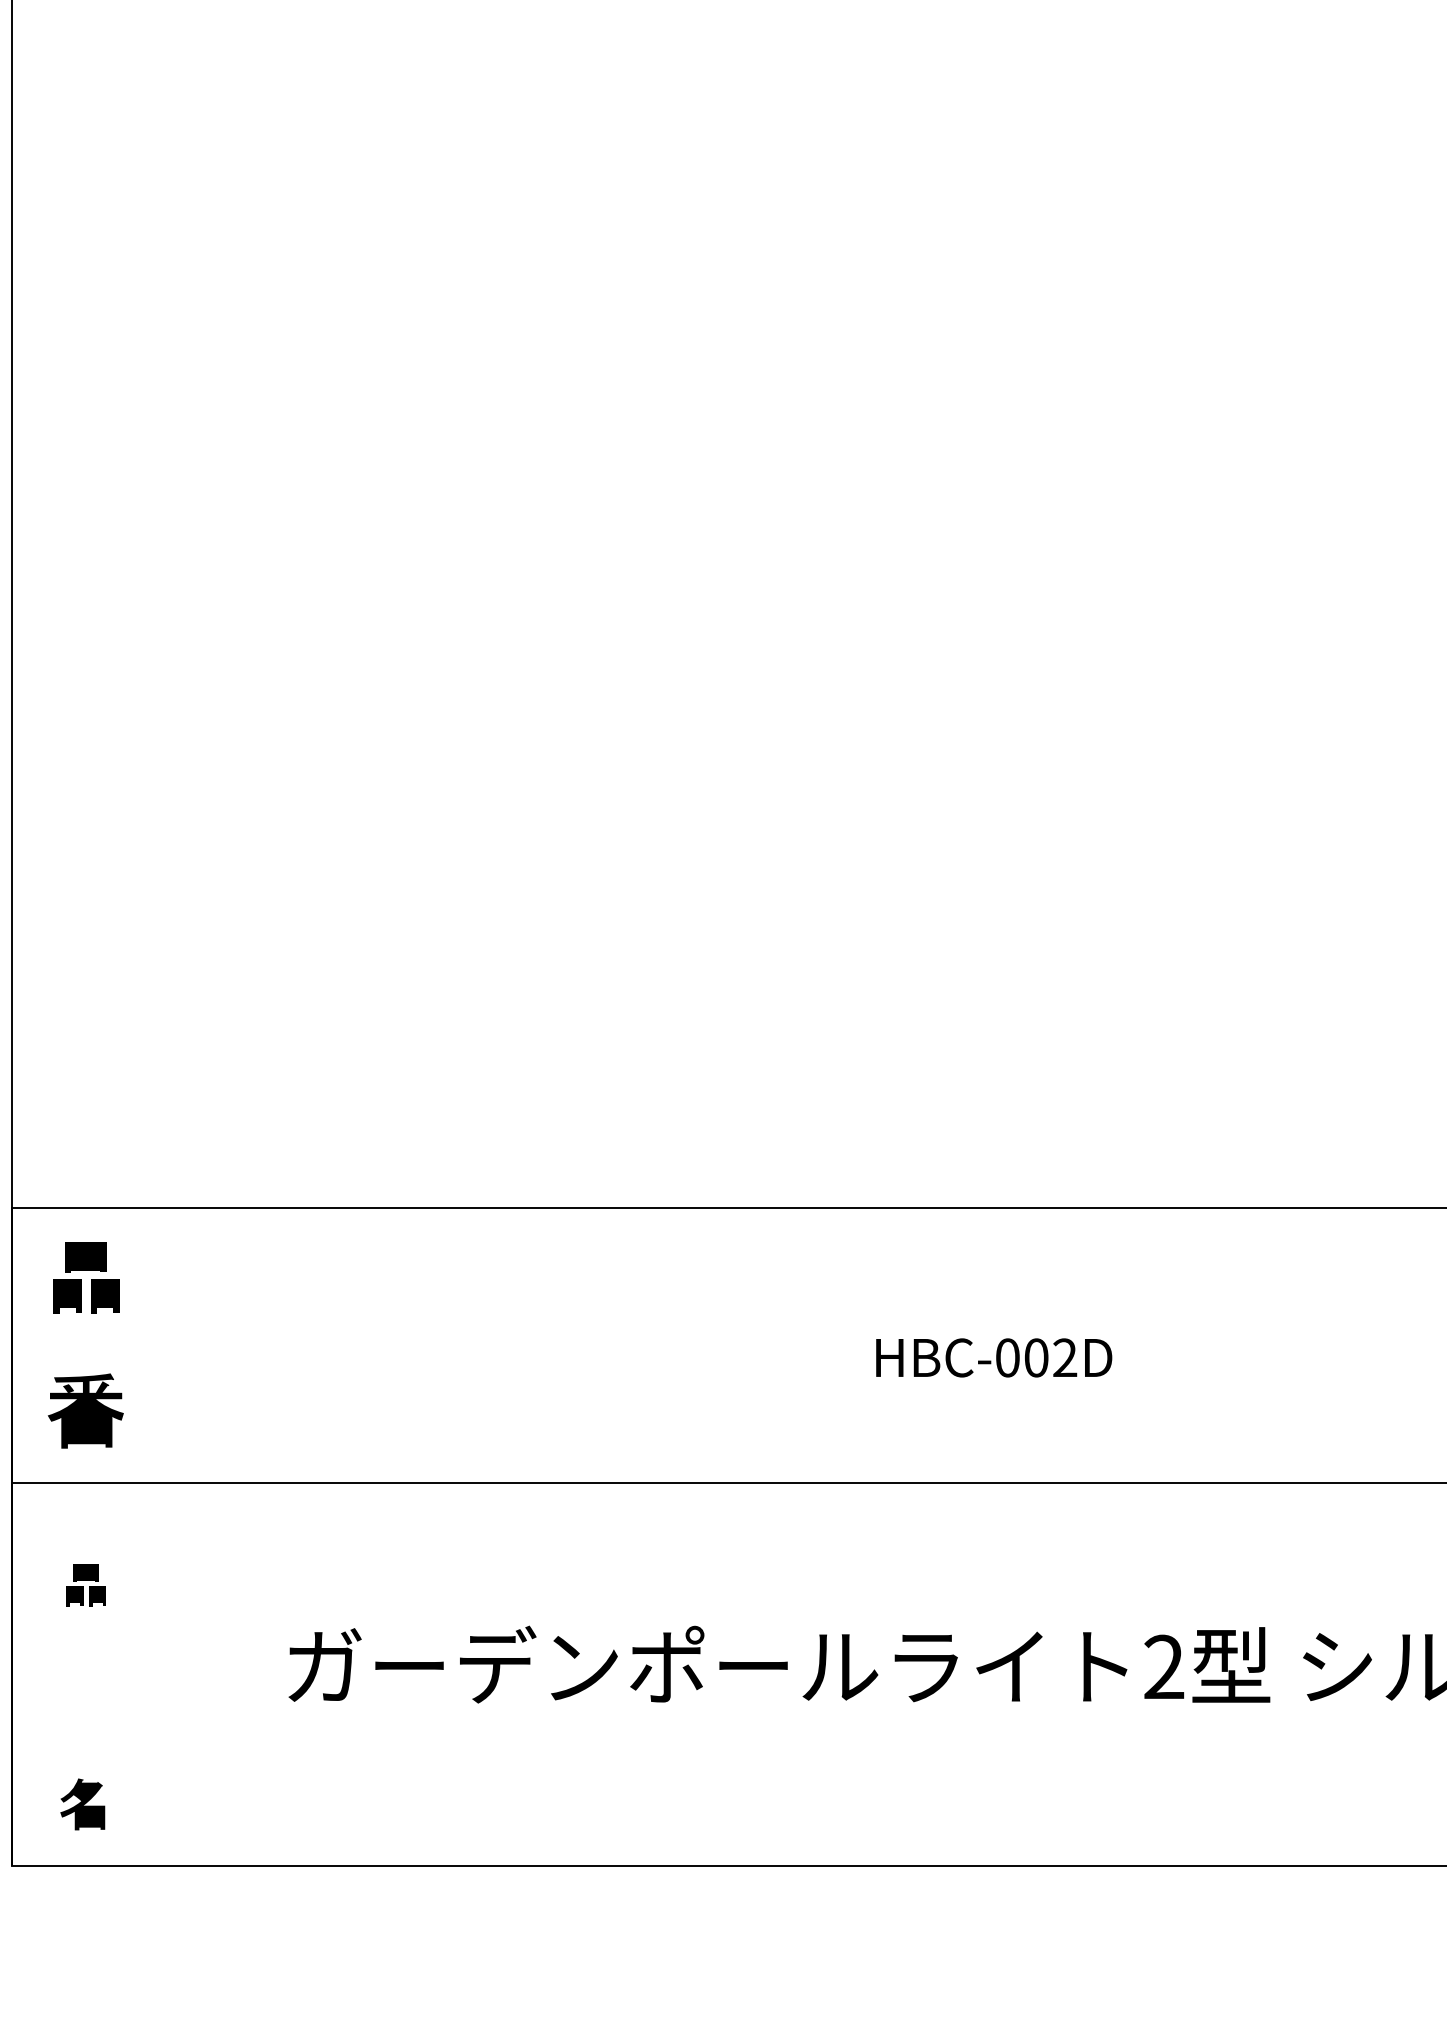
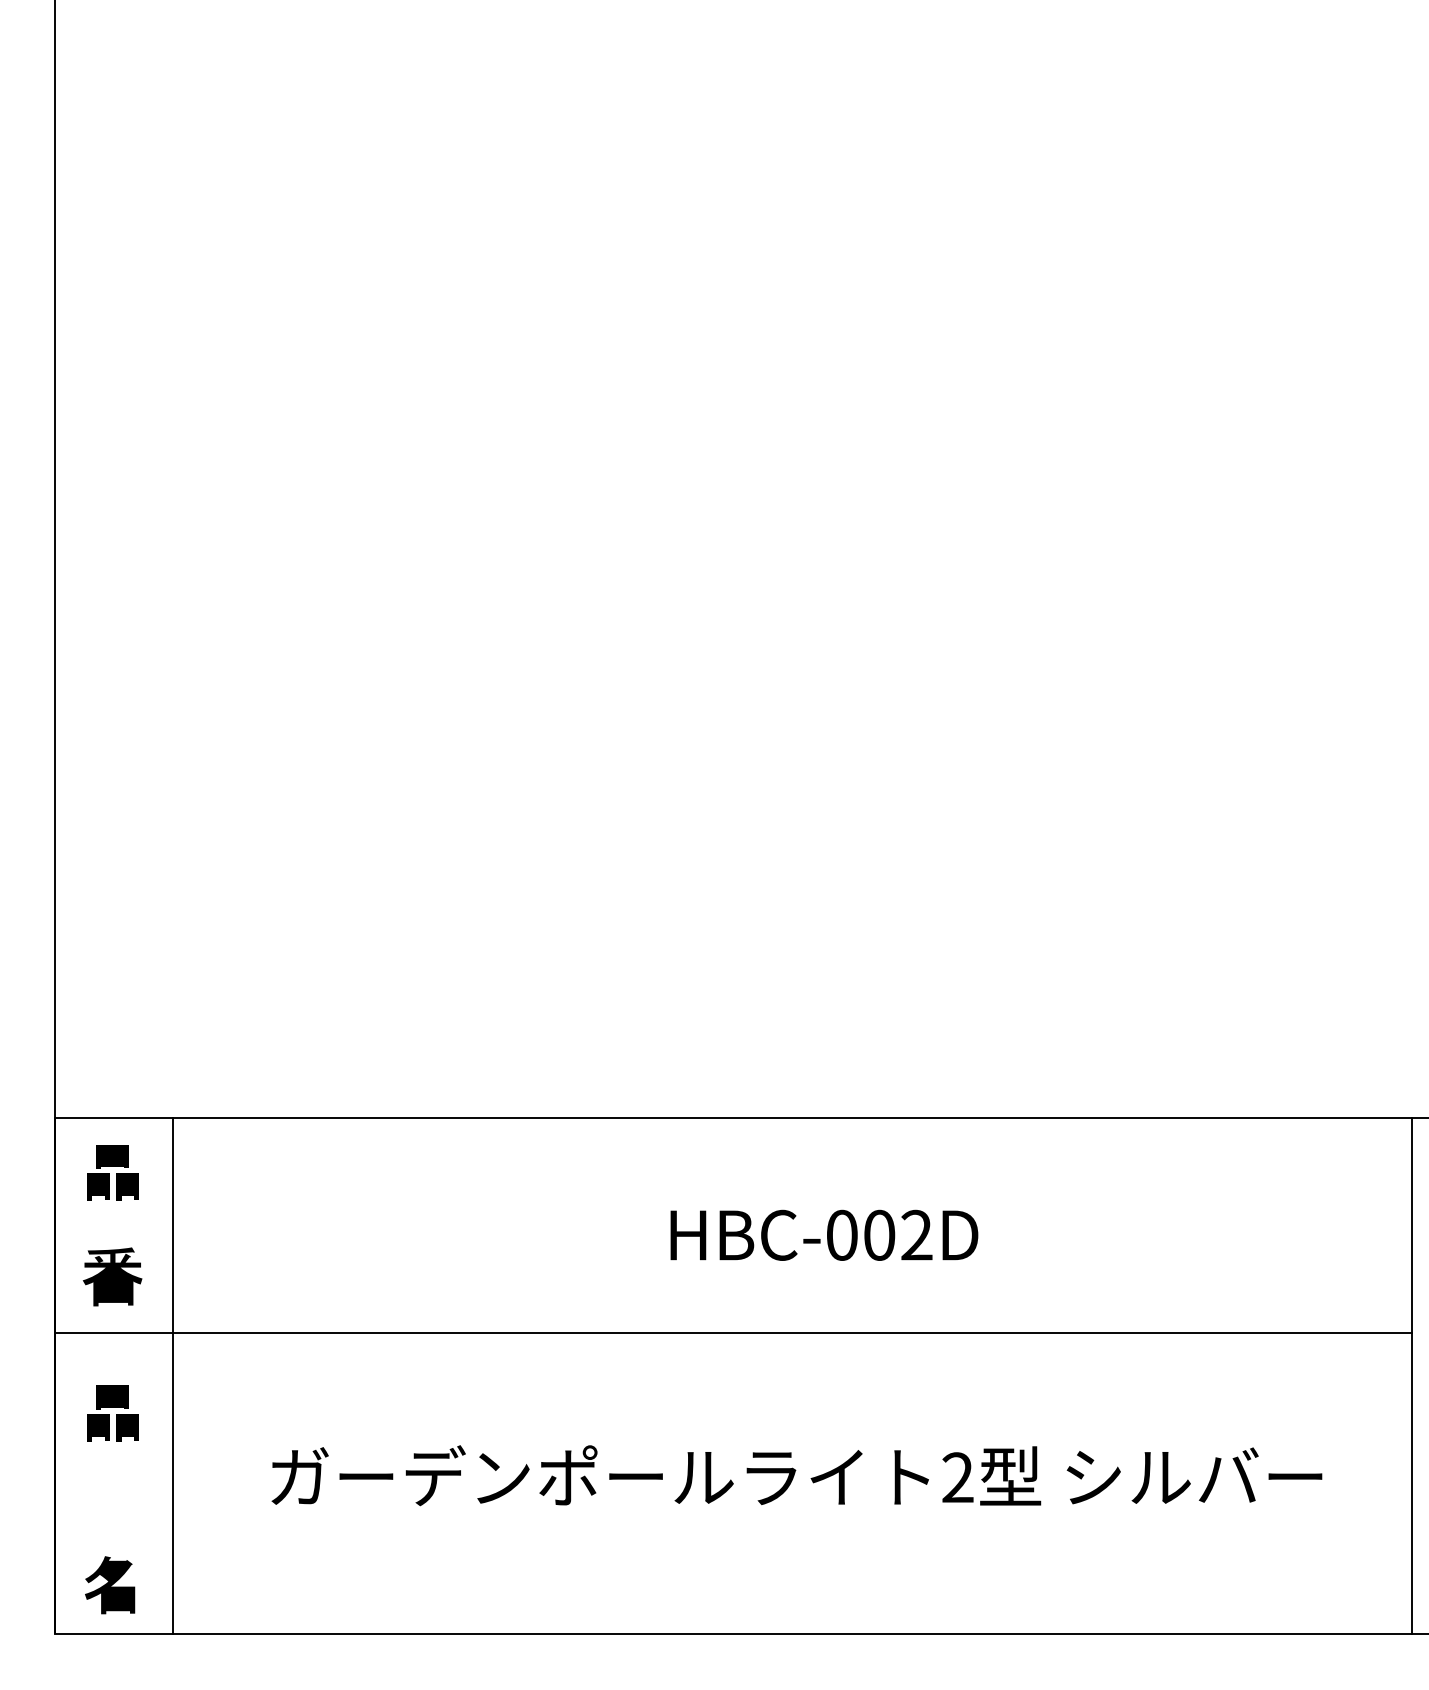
part: (993, 1356) -> (824, 1234), size x1.67
line: (162, 1536) -> (172, 1375), added
part: (85, 1585) -> (112, 1413), size x1.67
part: (83, 1804) -> (110, 1585), size x1.43

